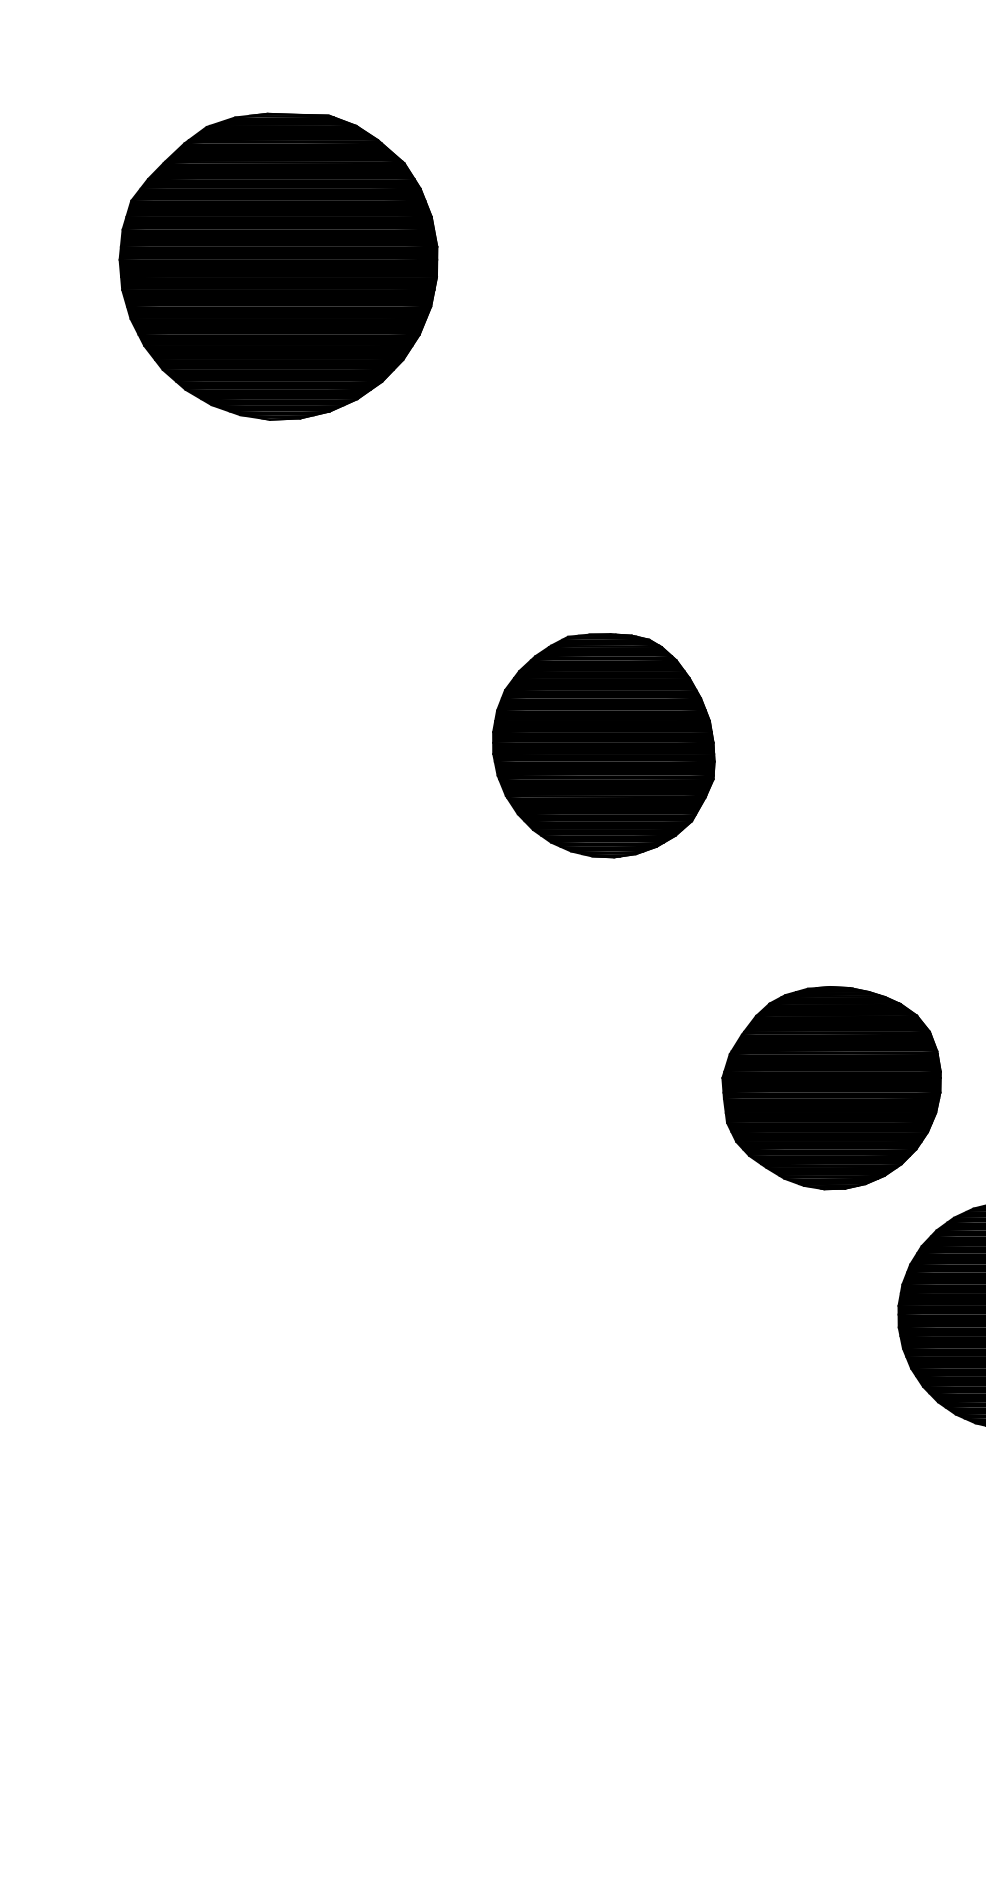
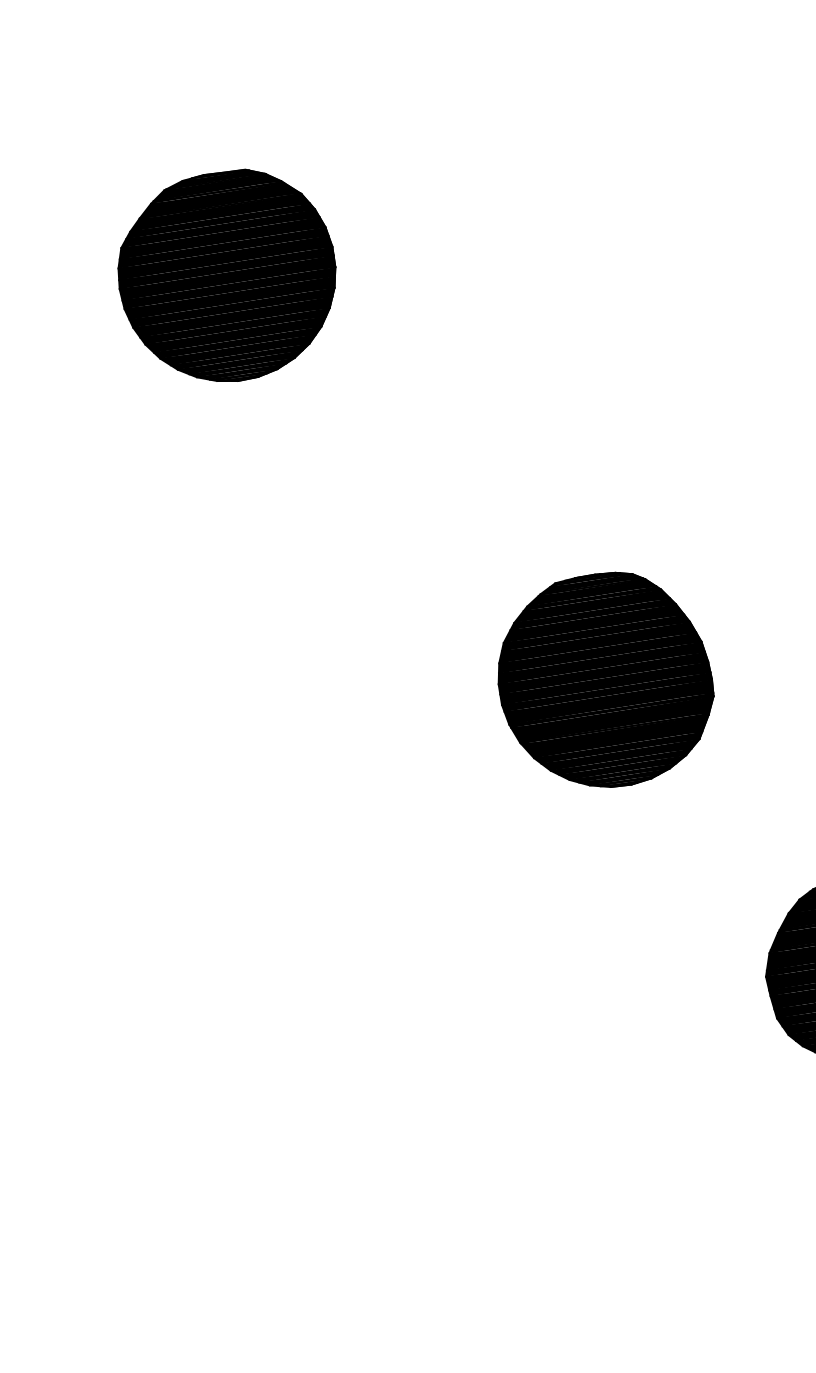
part: (278, 266) -> (227, 276), size x0.71

